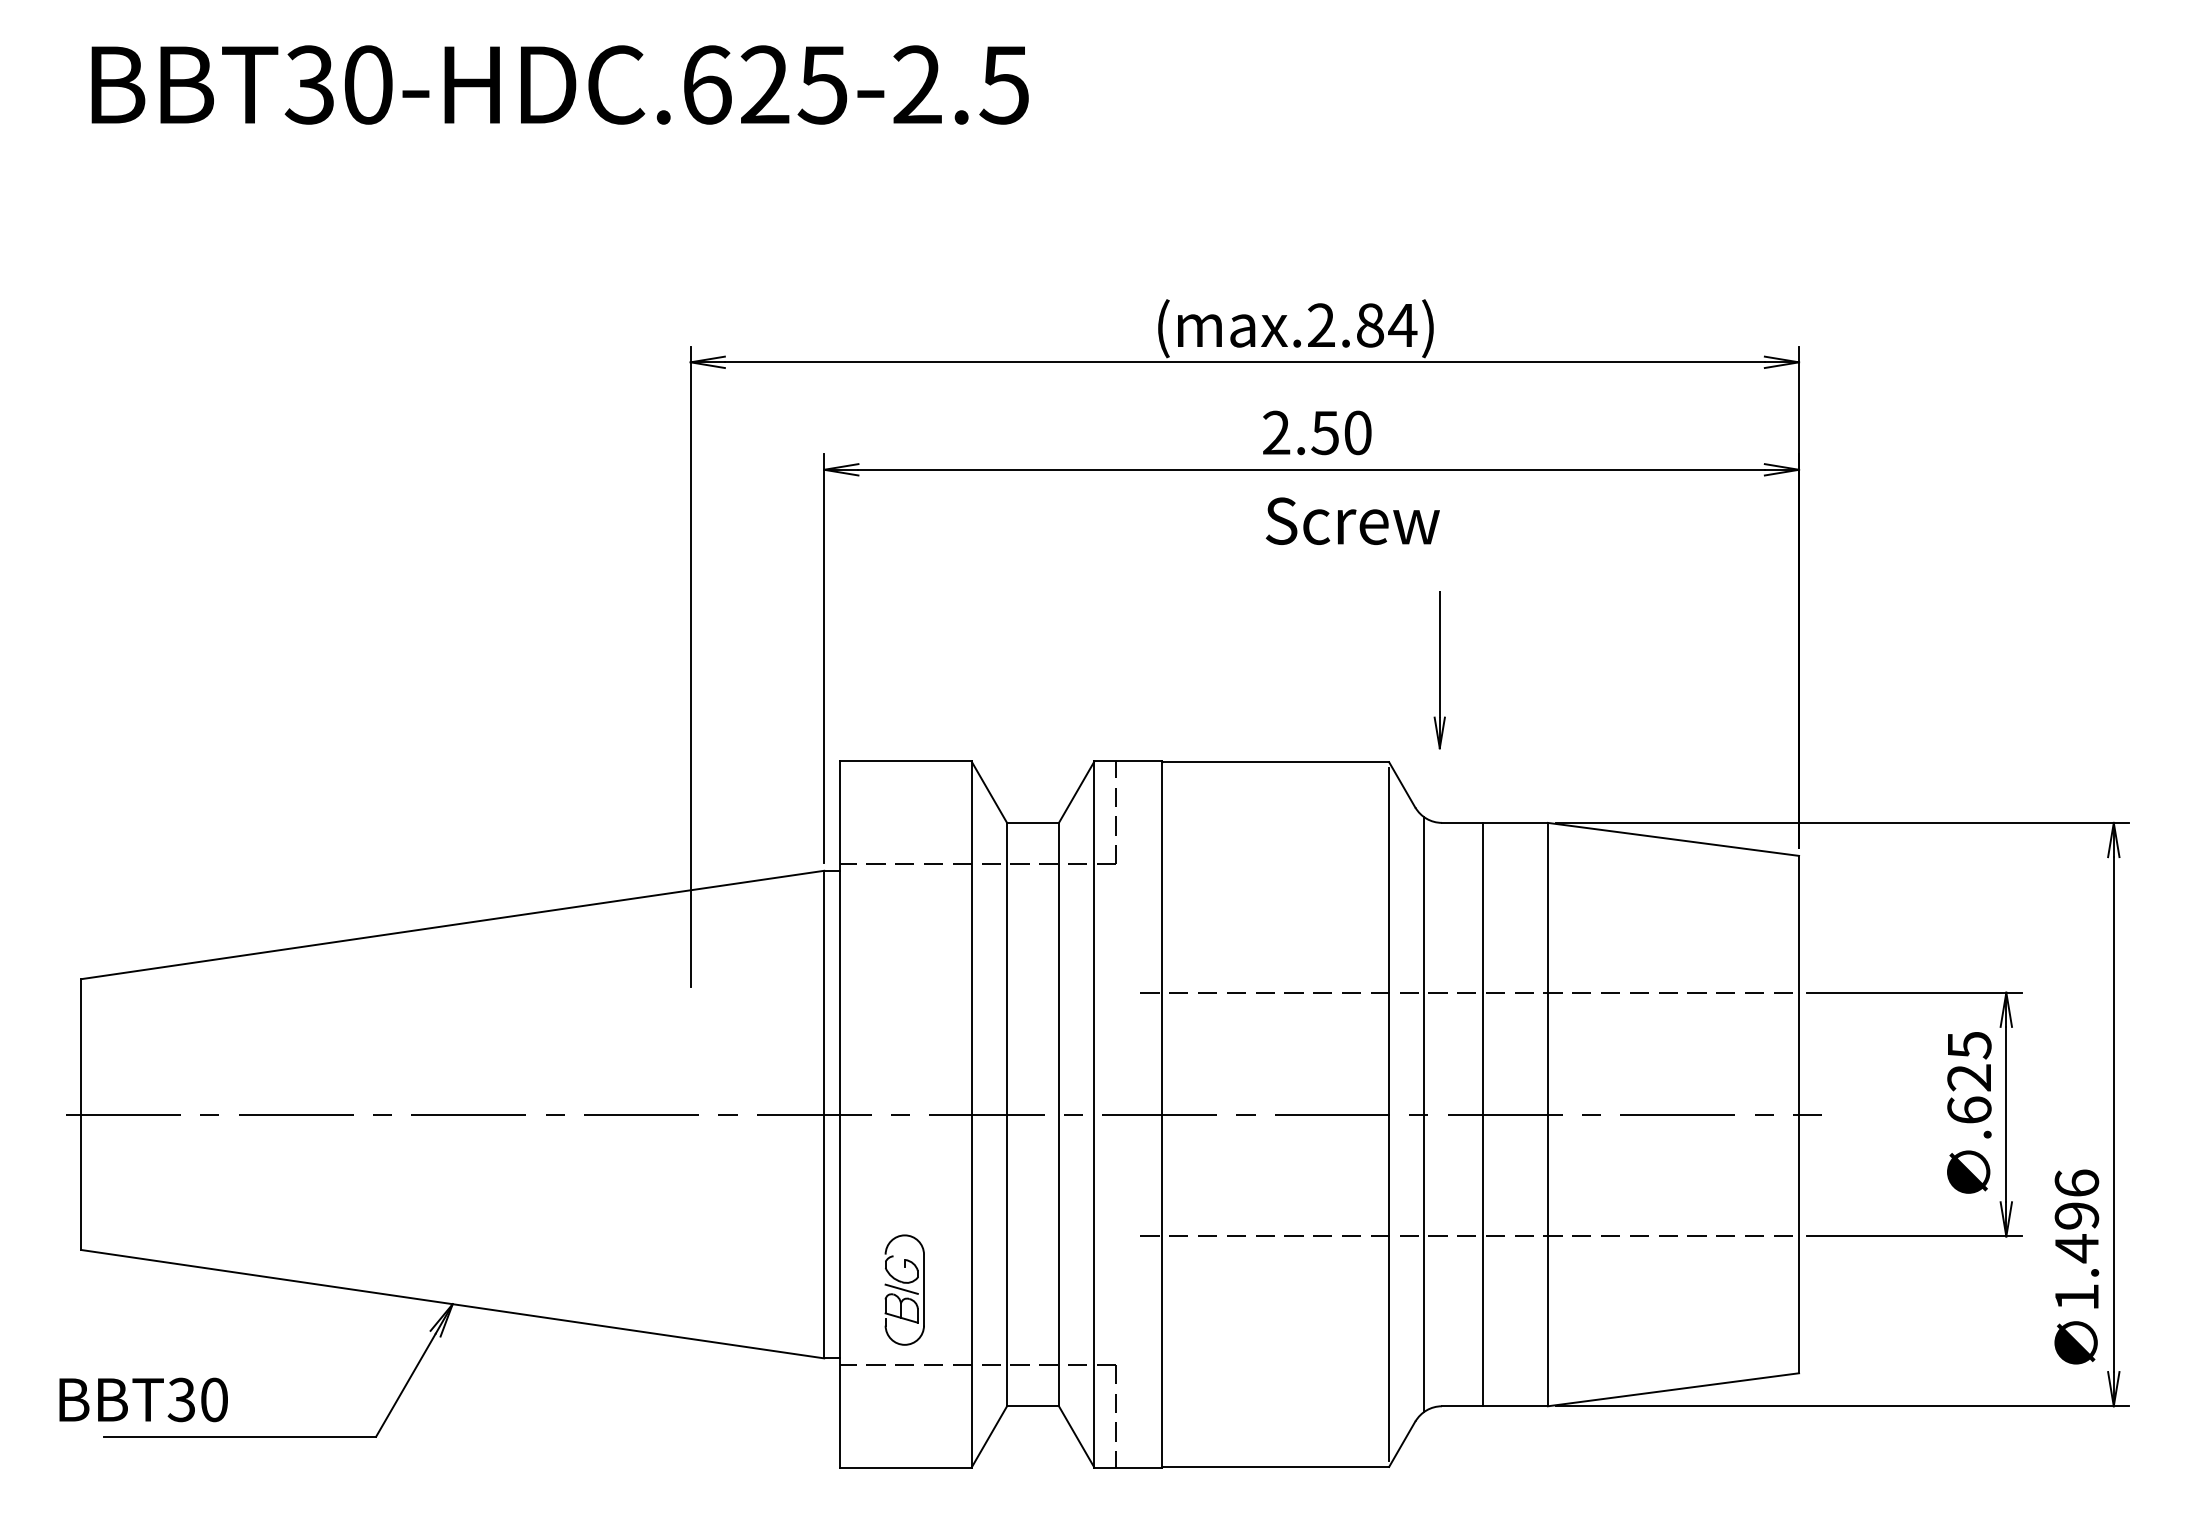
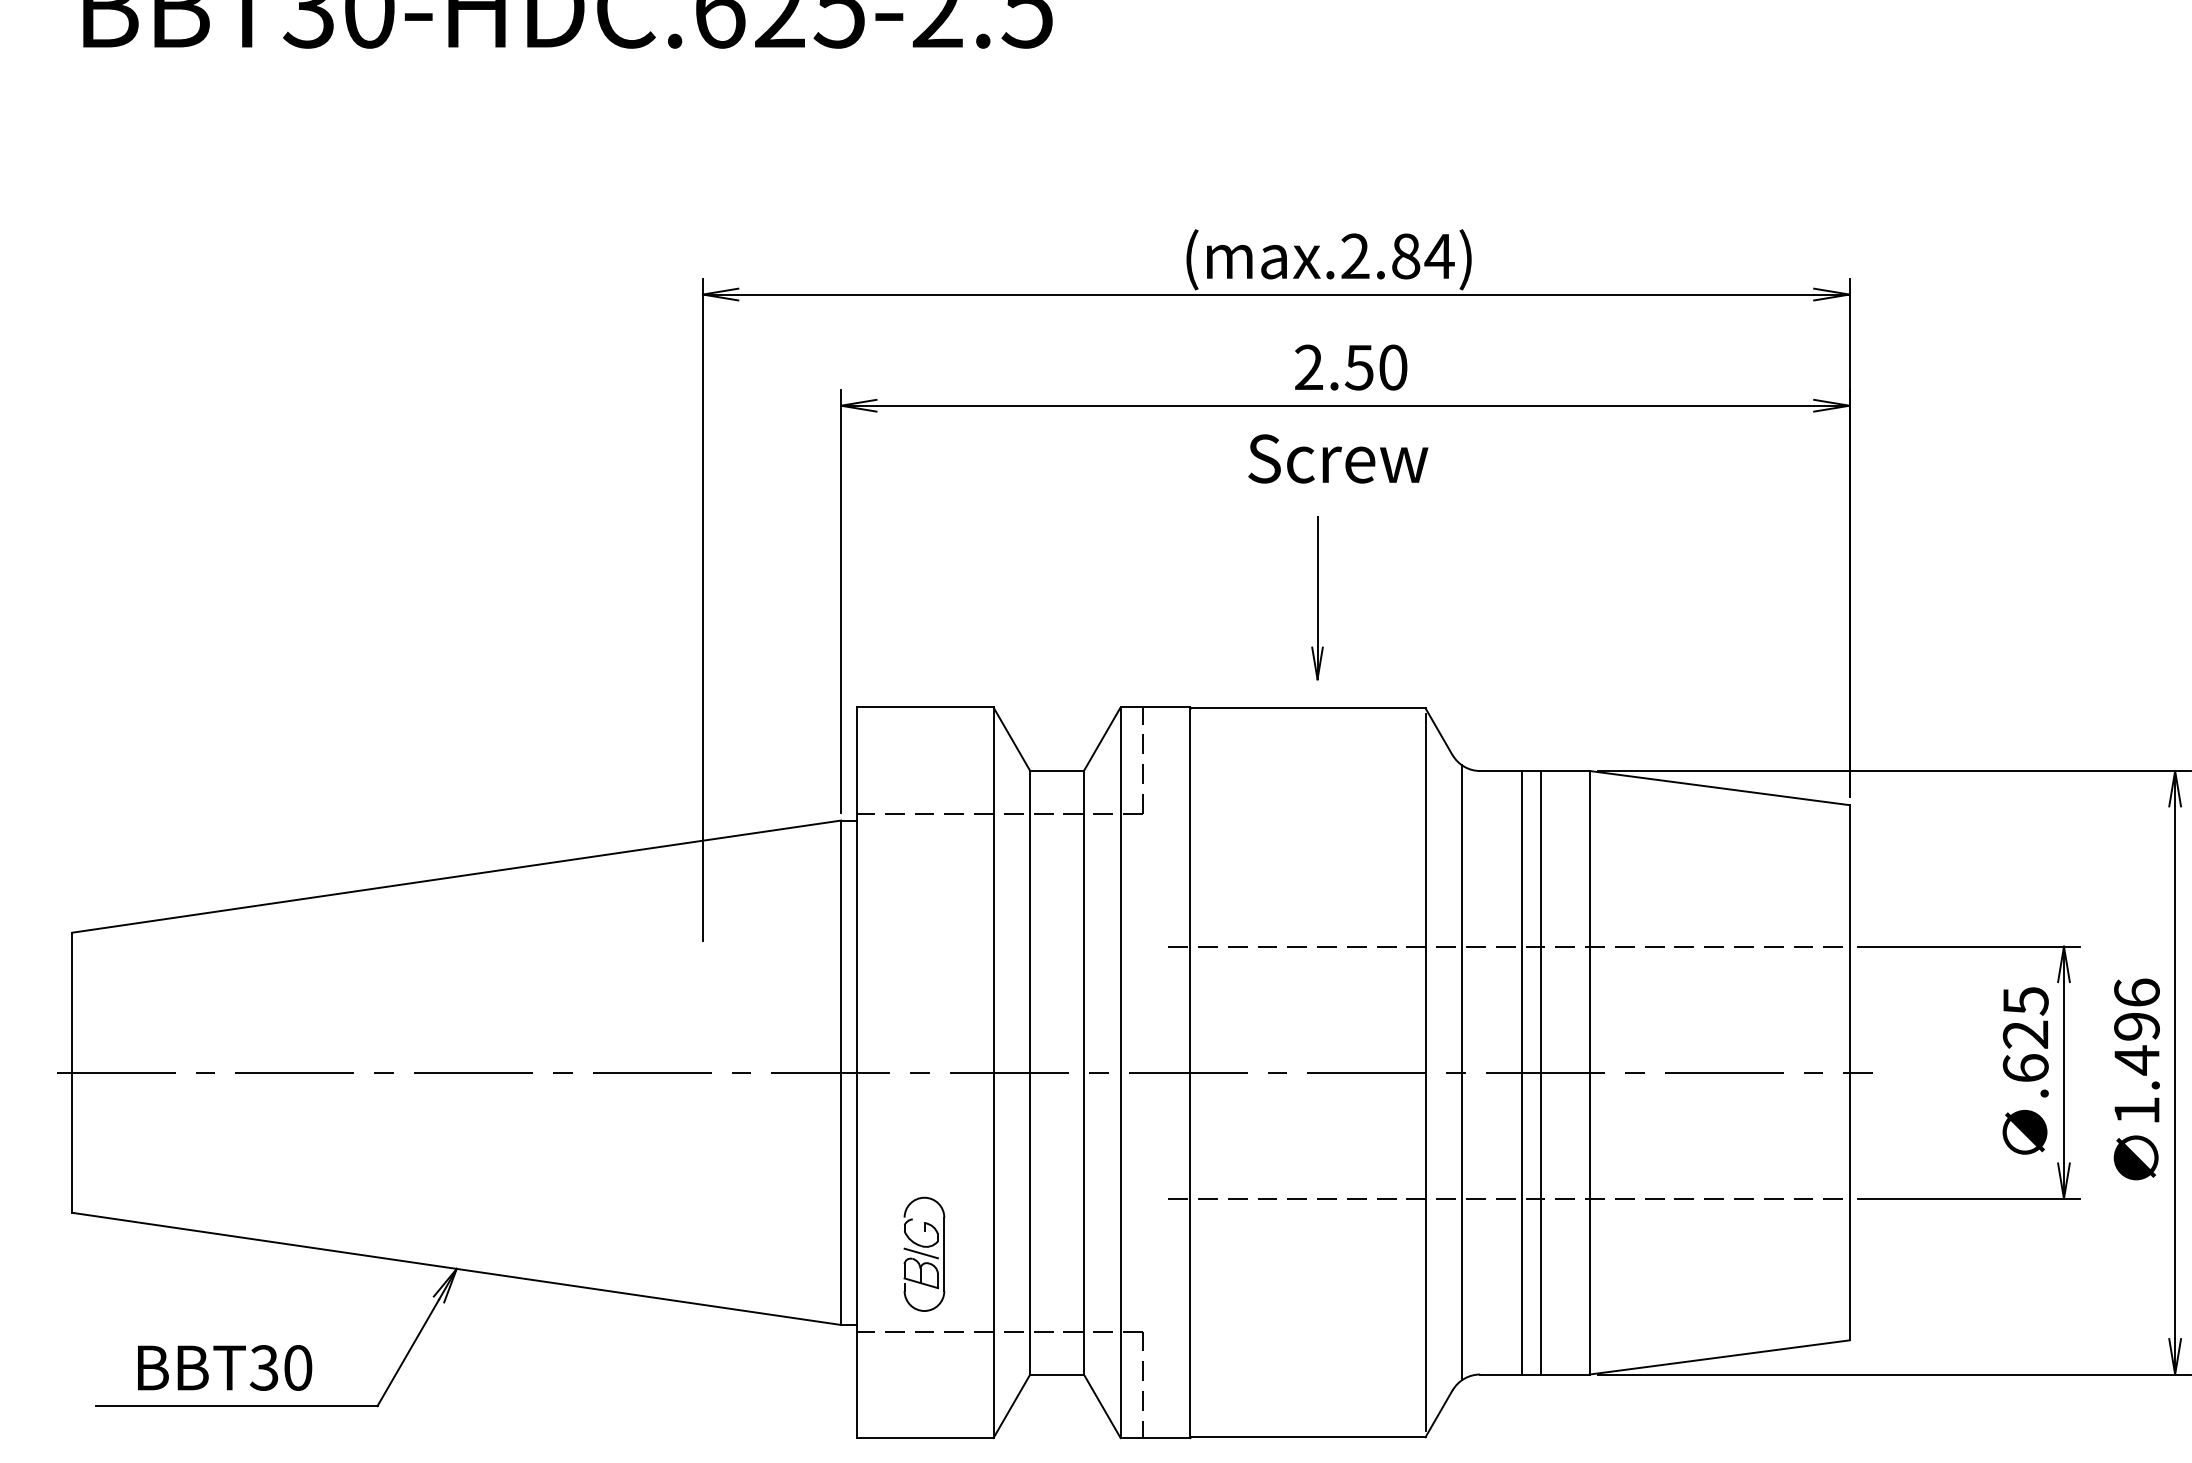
text: (1352, 520) -> (1337, 458), moved
part: (1439, 670) -> (1317, 598), moved
line: (1501, 1114) -> (1541, 1072), added
text: (2076, 1266) -> (2136, 1078), moved
text: (143, 1399) -> (224, 1367), moved

